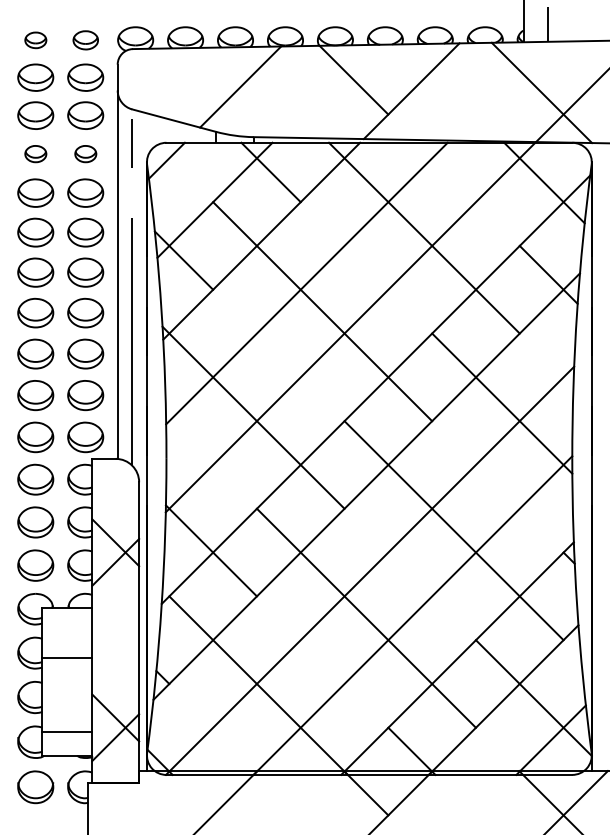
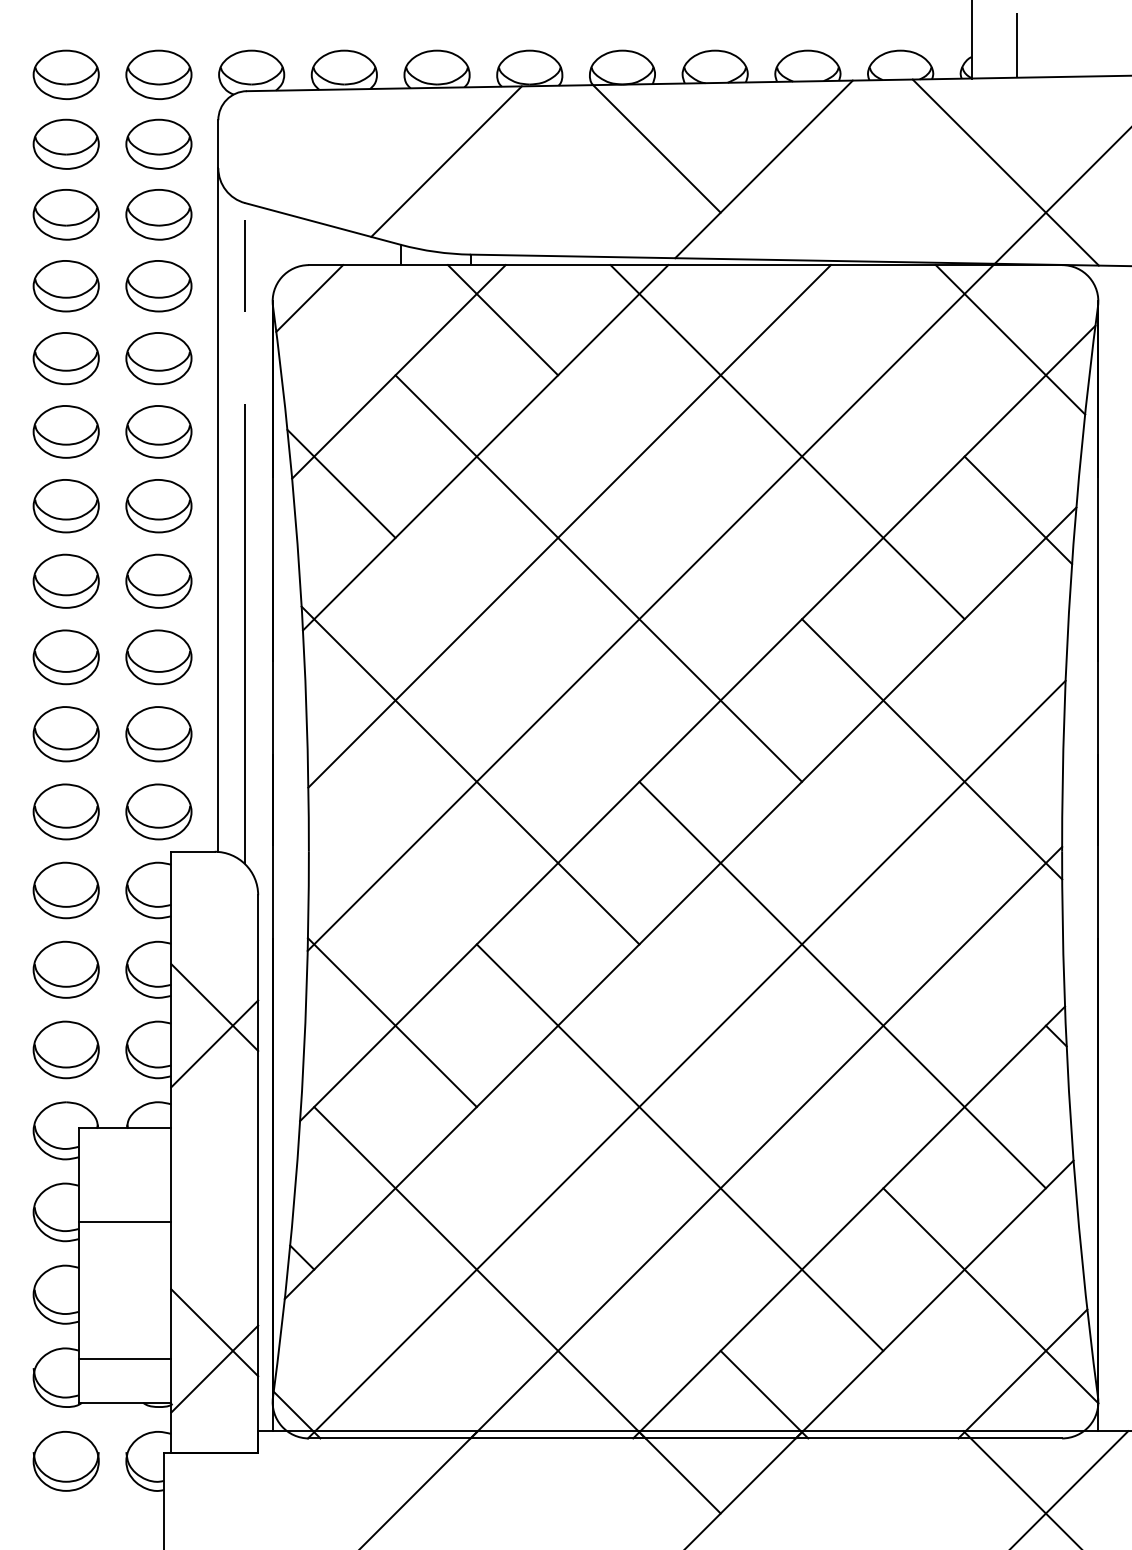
part: (35, 40) -> (65, 75), size x1.67
part: (85, 40) -> (158, 75), size x1.43
part: (35, 153) -> (65, 284), size x1.67
part: (85, 153) -> (158, 284), size x1.67

